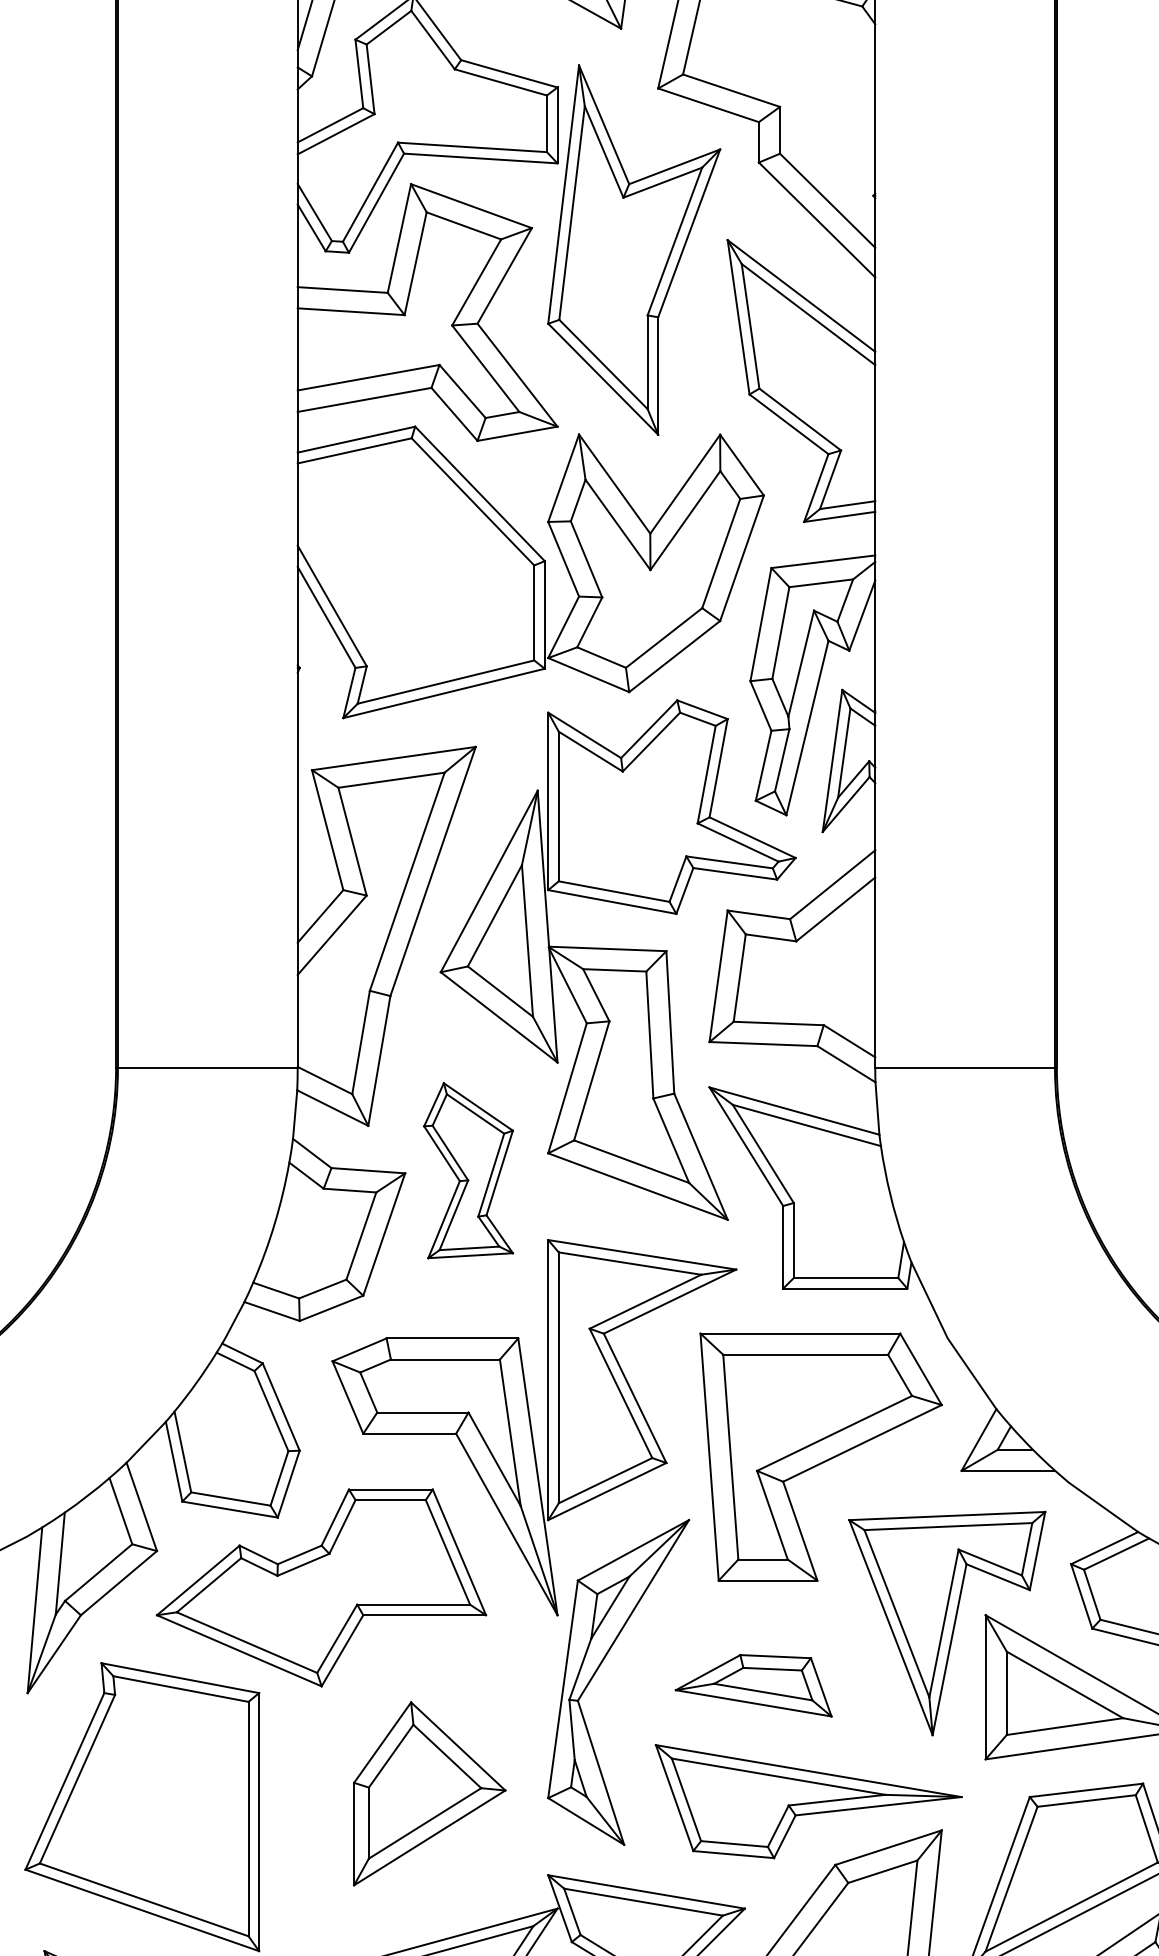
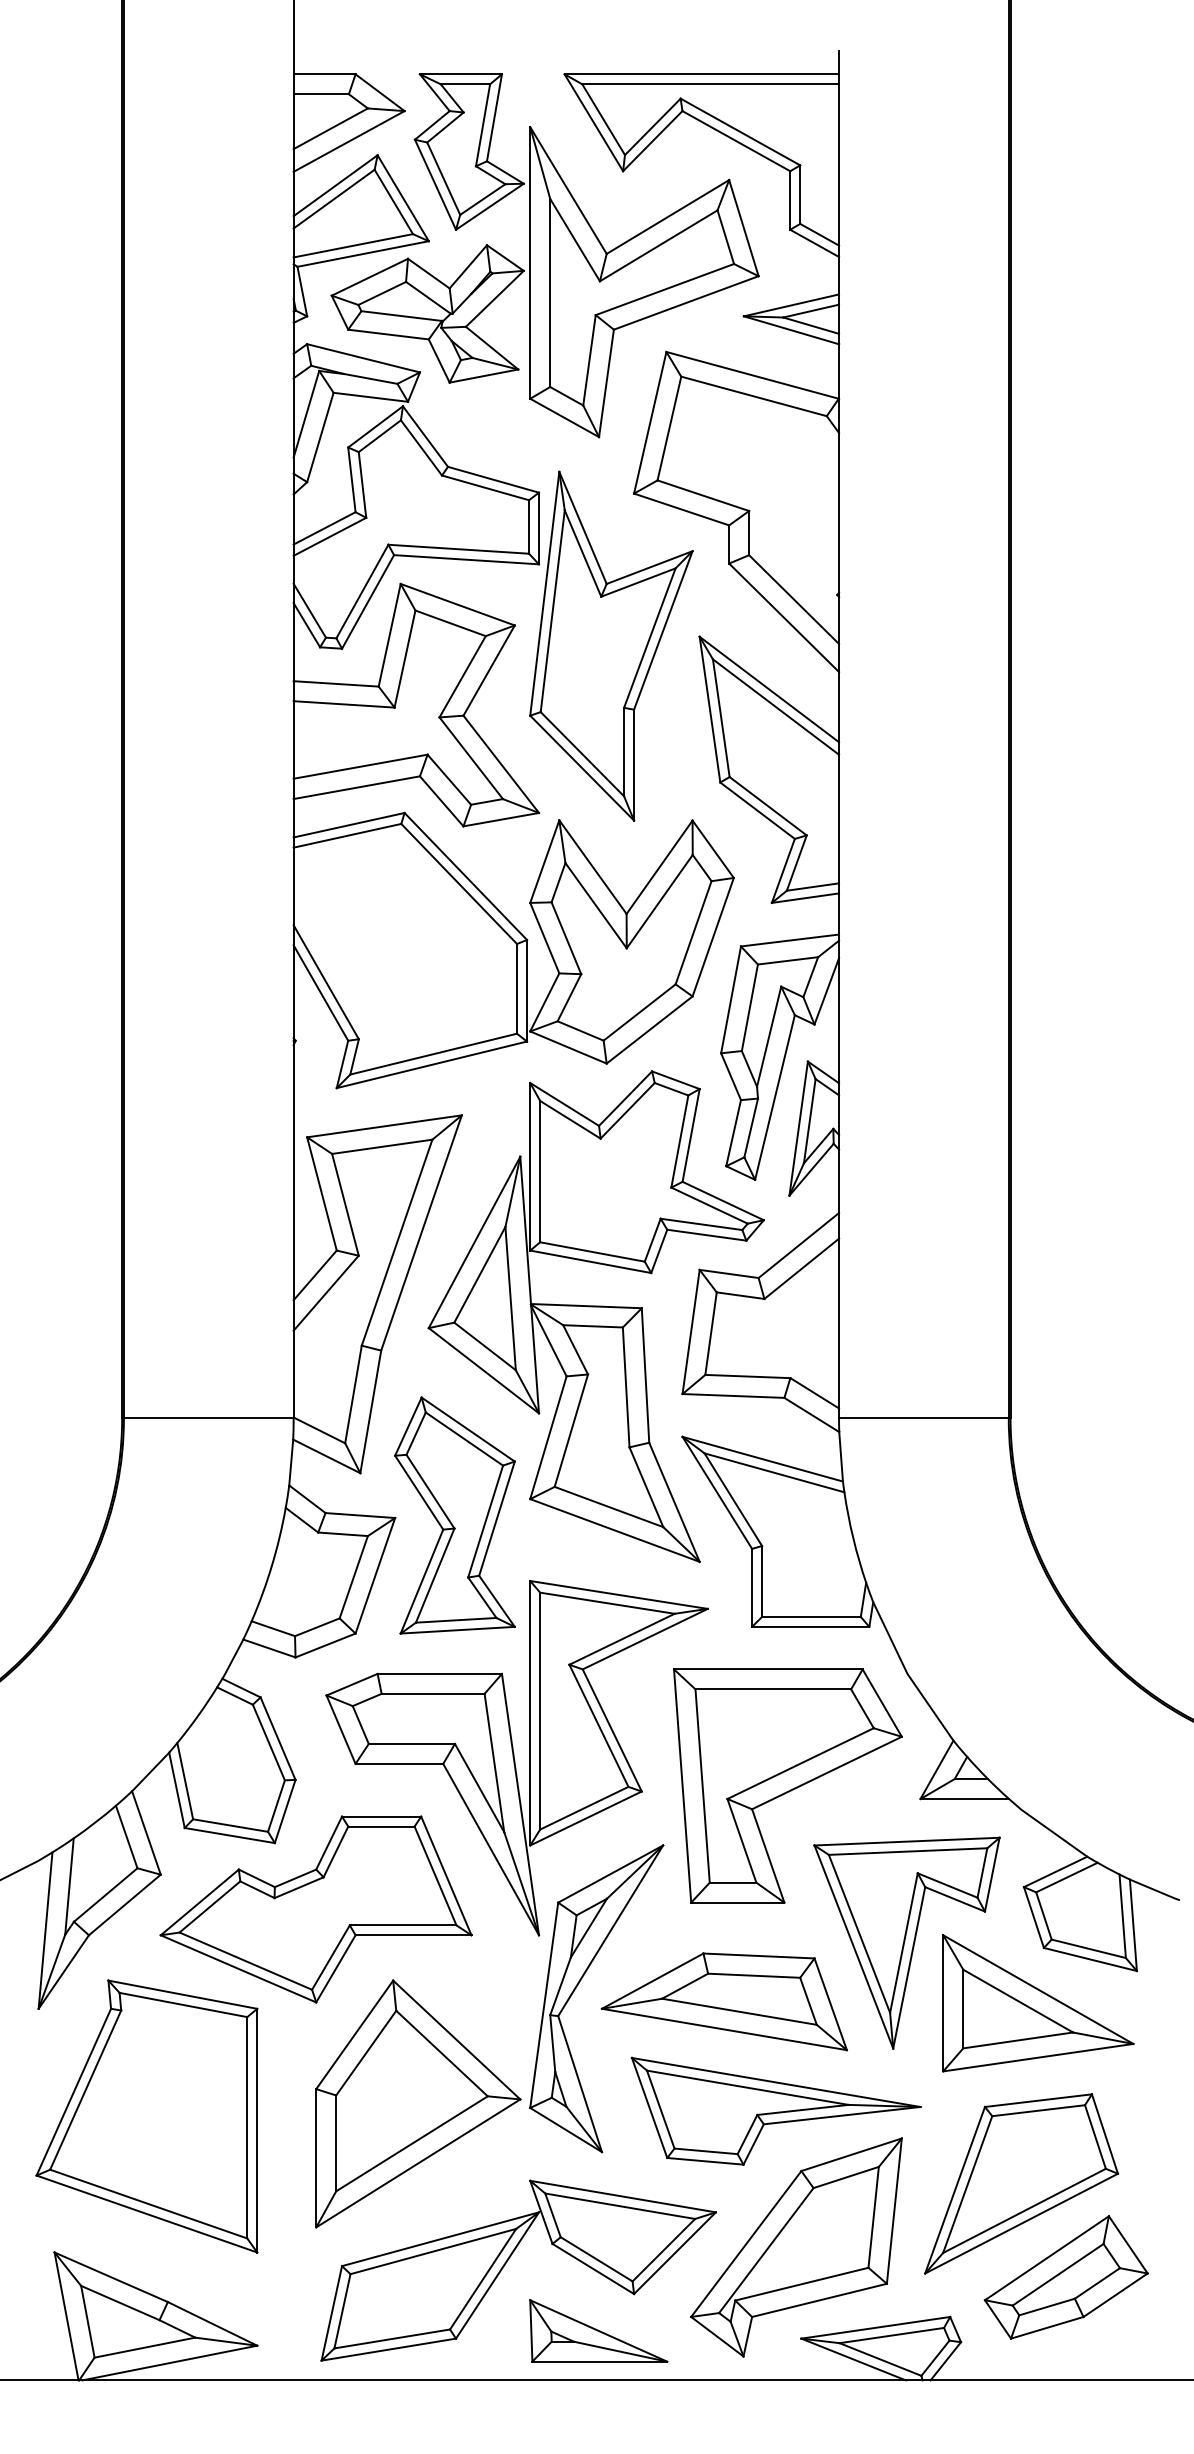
part: (468, 1170) -> (454, 1515), size x1.43
part: (752, 1685) -> (723, 2001), size x1.67
part: (429, 1793) -> (418, 2103), size x1.43

